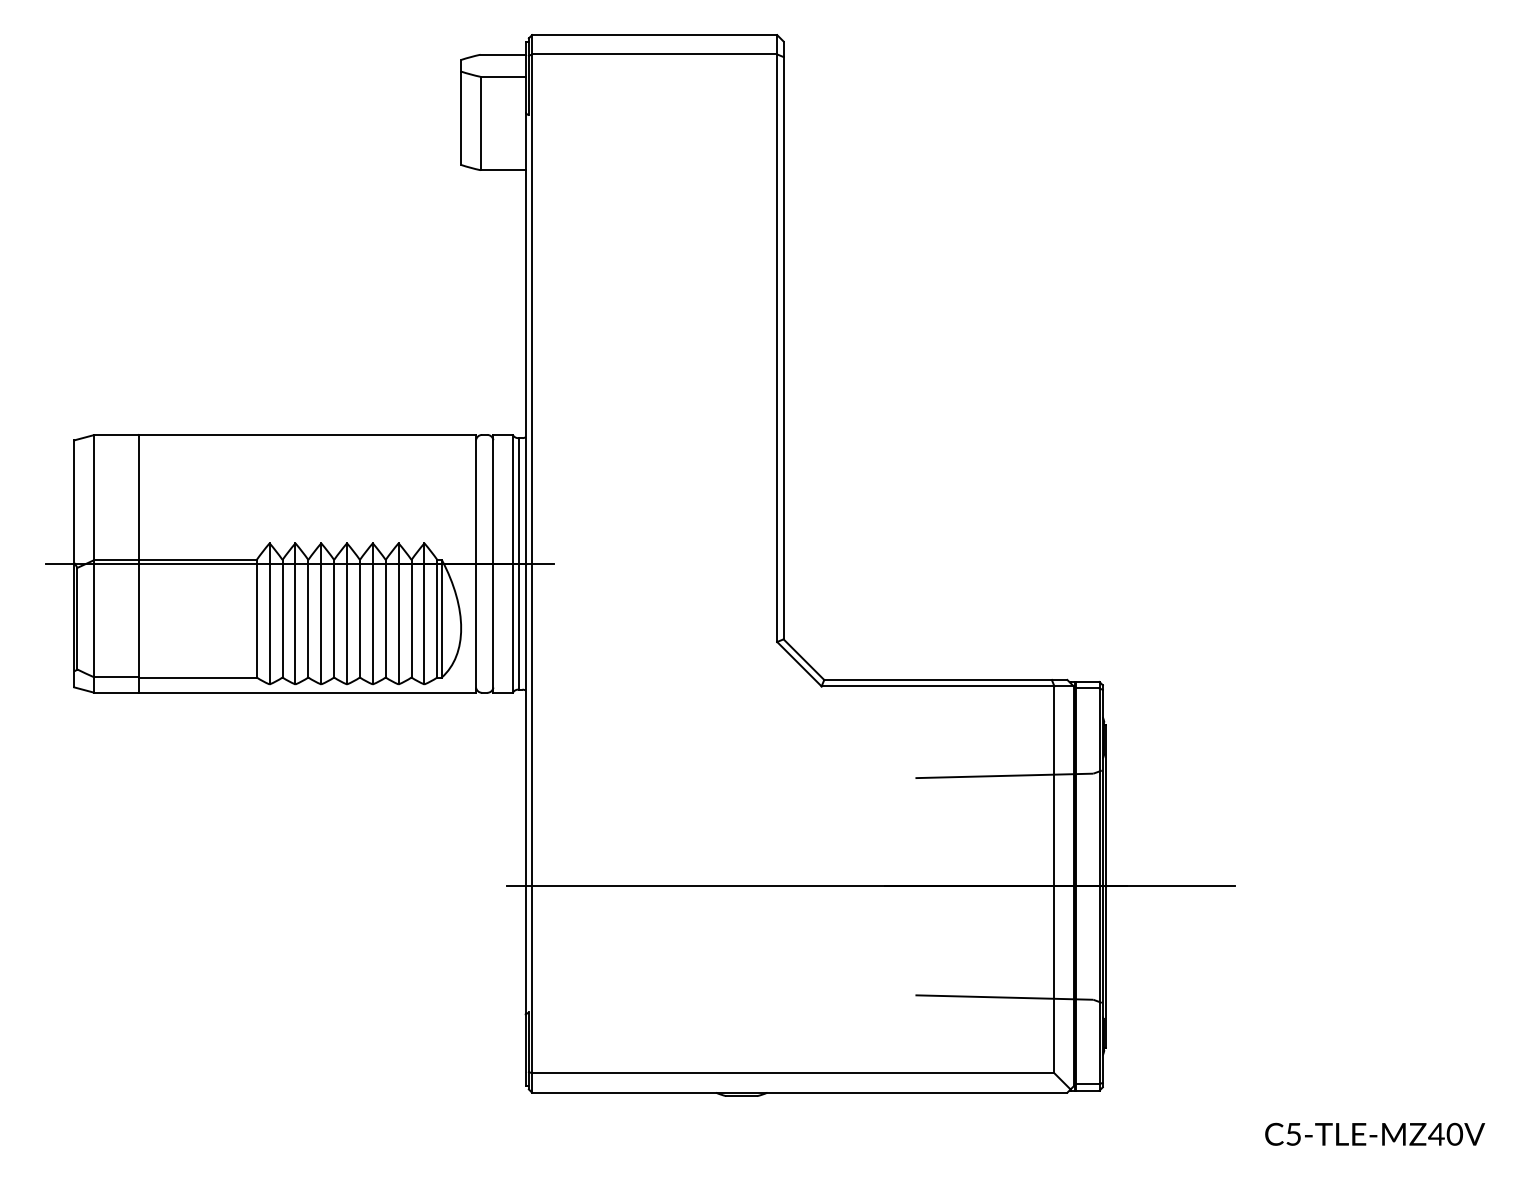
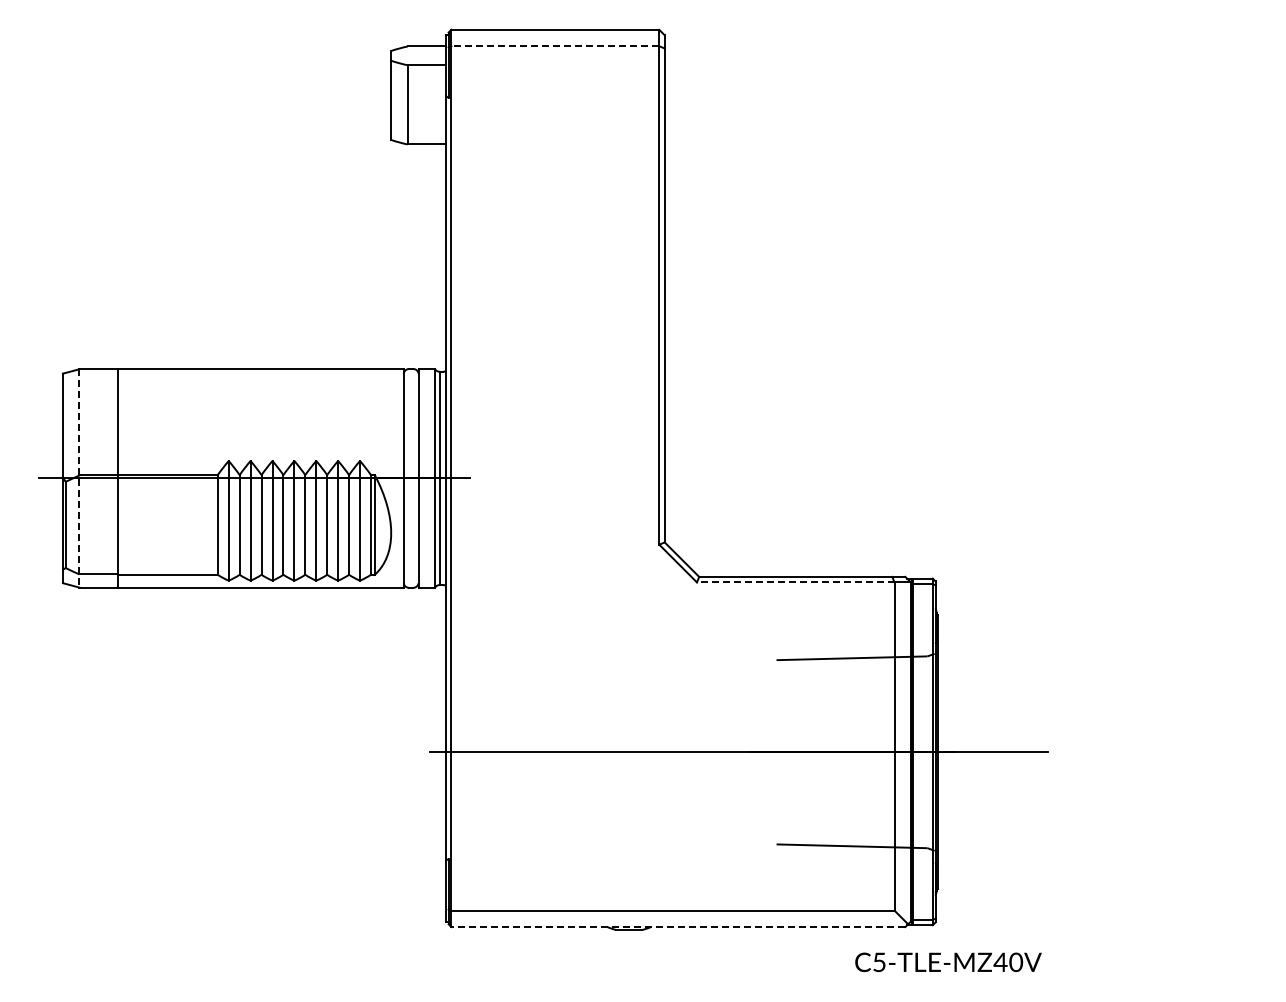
line: (654, 54) -> (555, 46), solid -> dashed
line: (93, 563) -> (79, 478), solid -> dashed
line: (937, 686) -> (795, 582), solid -> dashed
line: (798, 1093) -> (677, 927), solid -> dashed
text: (1375, 1134) -> (948, 962), moved

